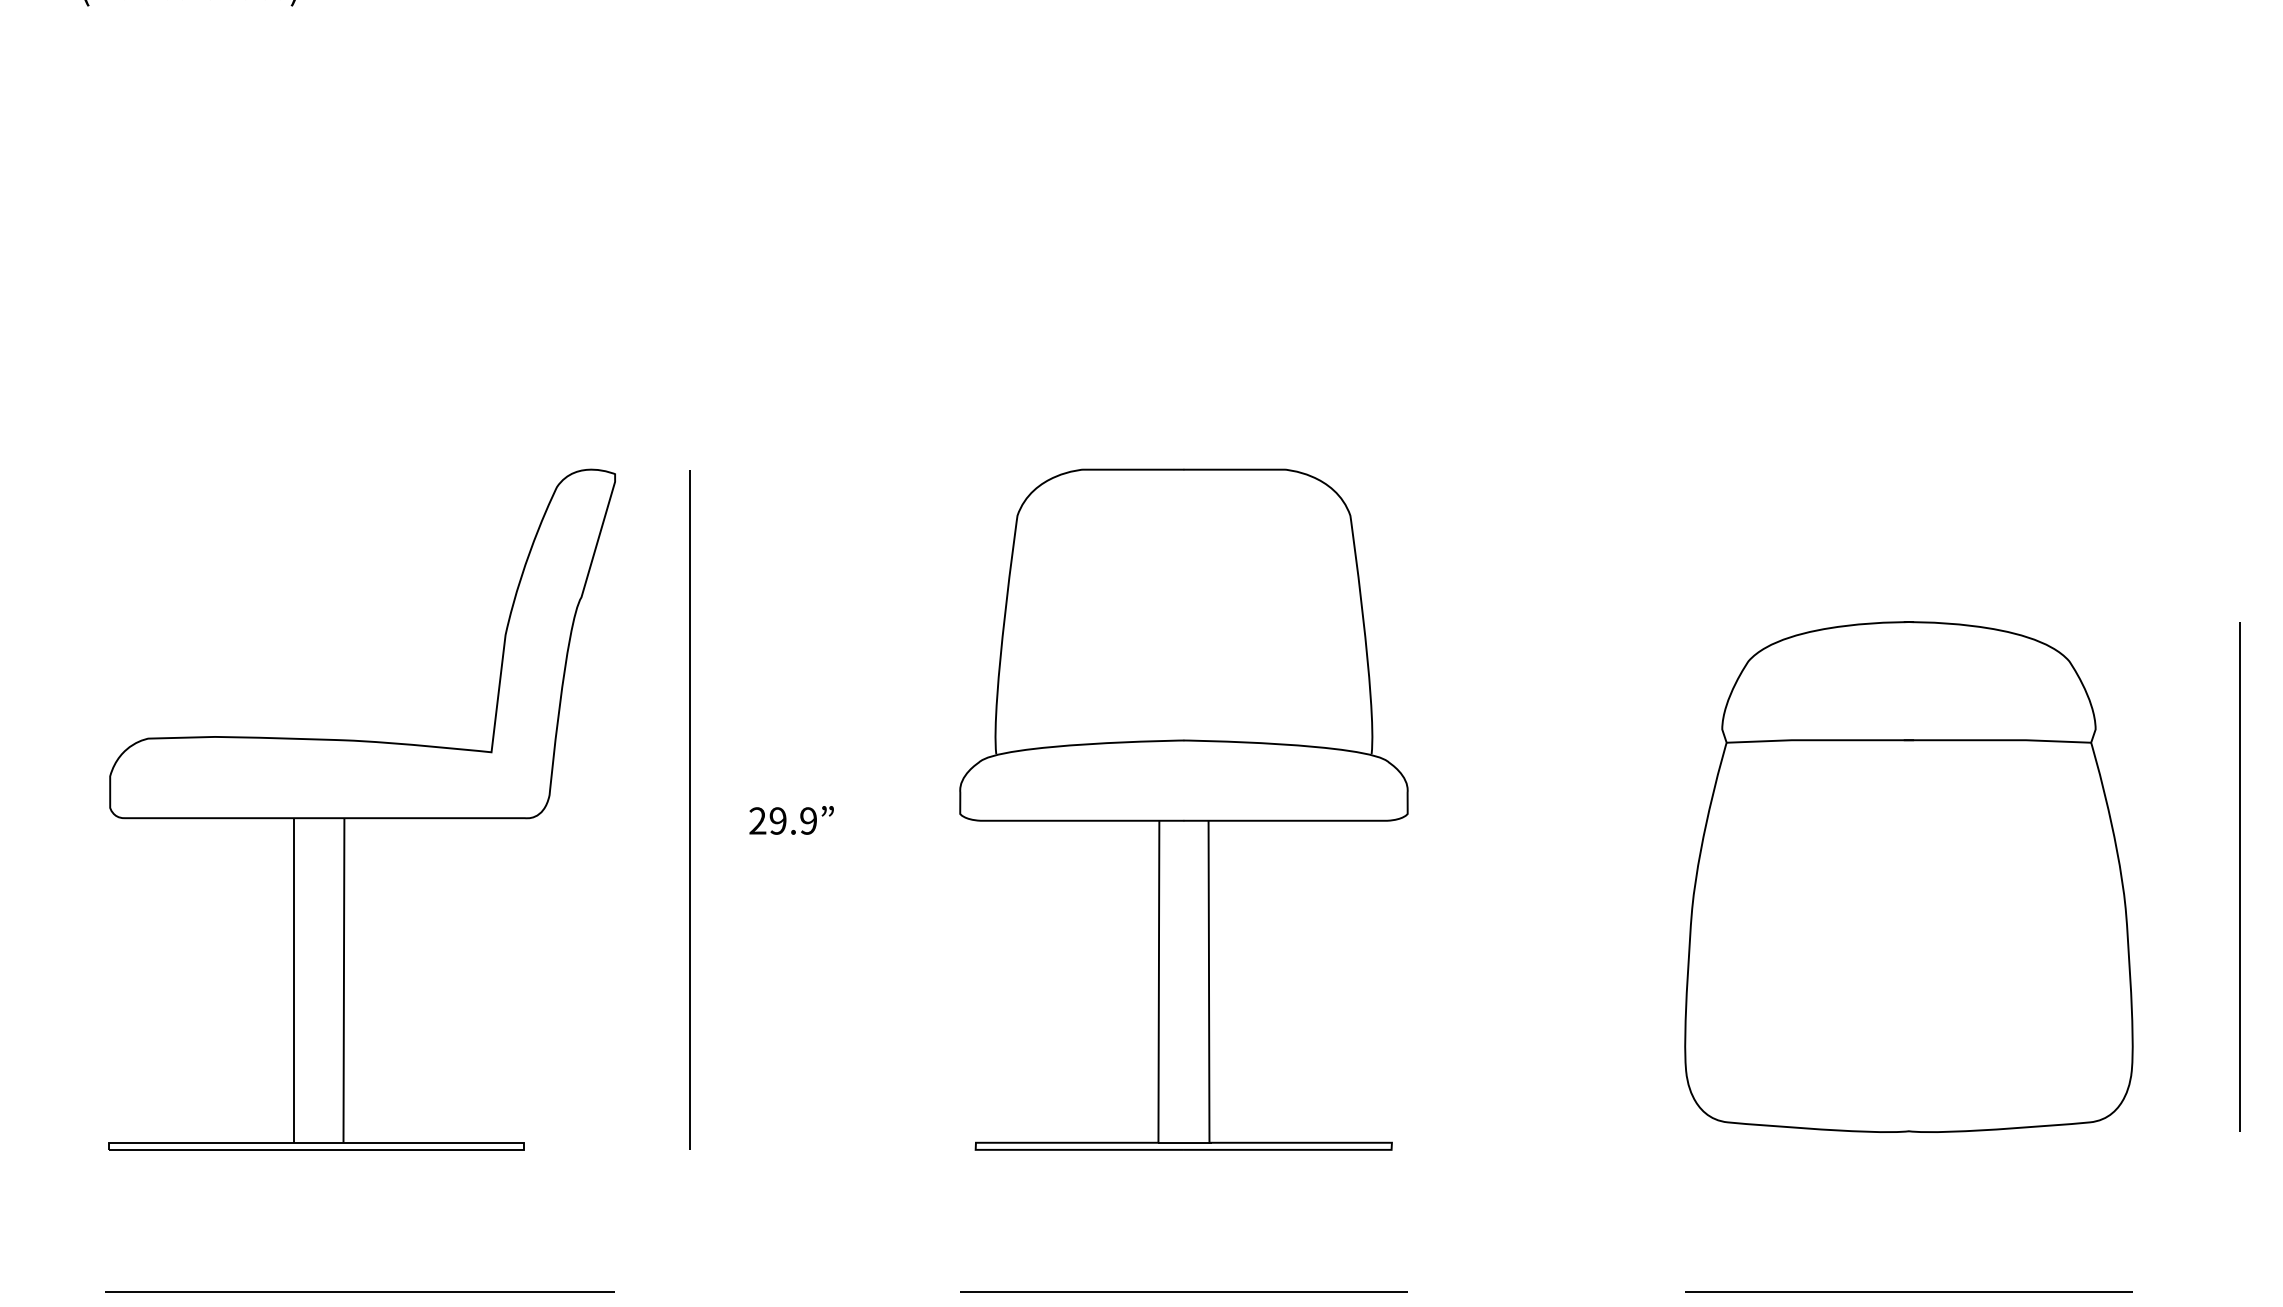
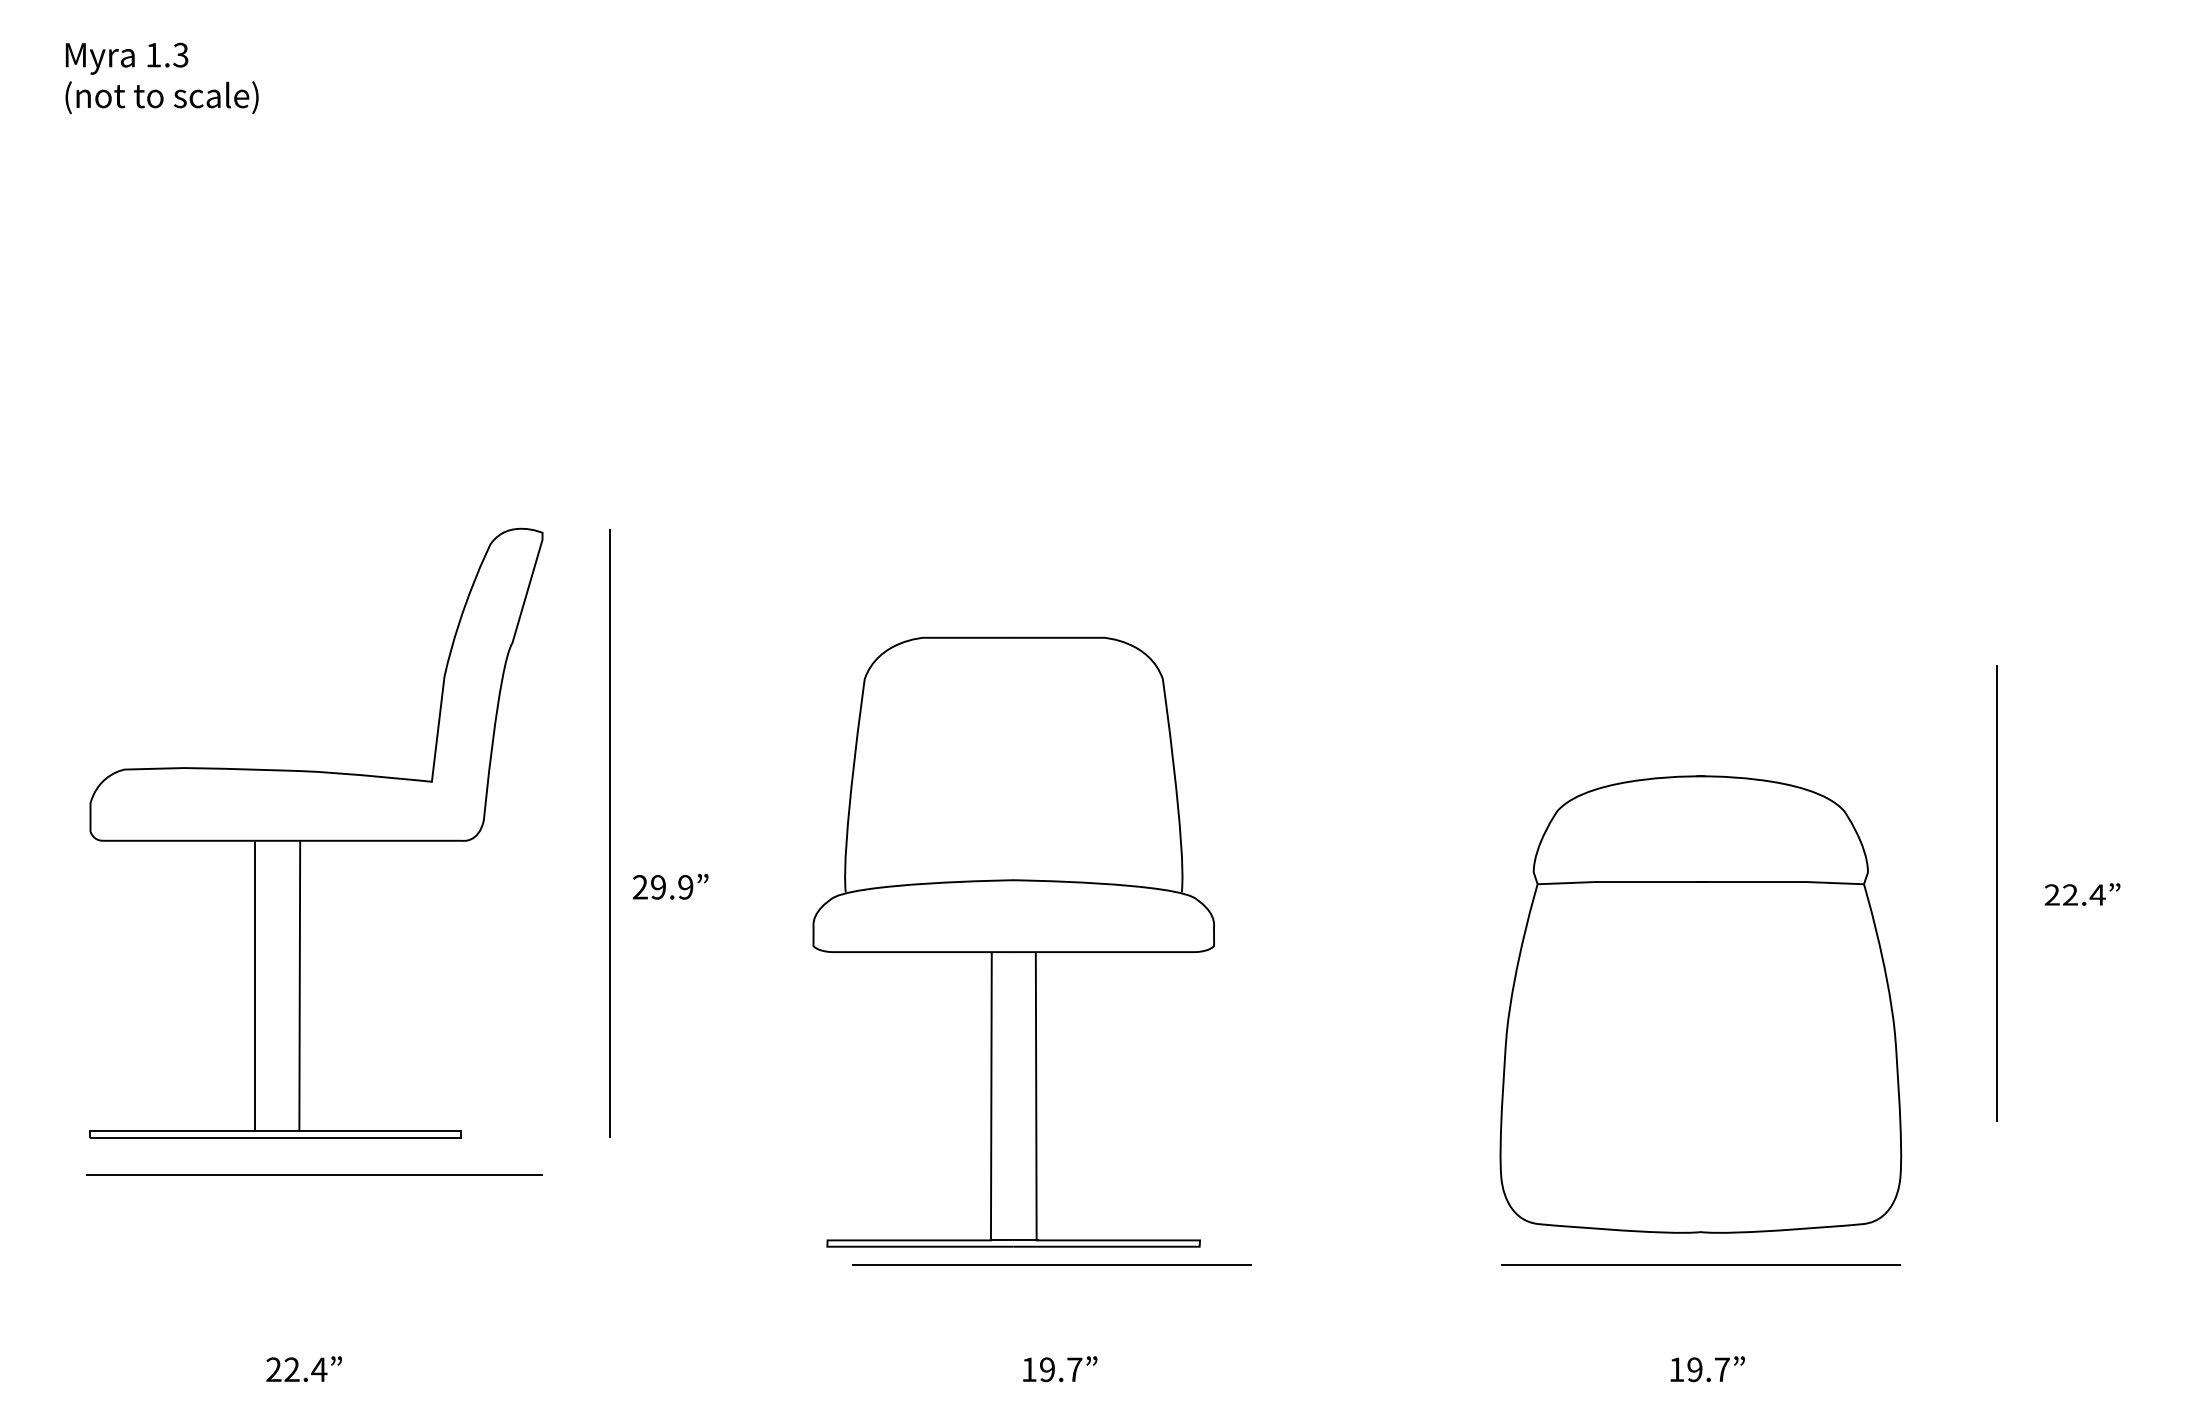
part: (1183, 808) -> (1013, 941), moved
text: (791, 820) -> (670, 886), moved
part: (1908, 877) -> (1700, 1004), moved
line: (360, 1291) -> (314, 1174), moved

